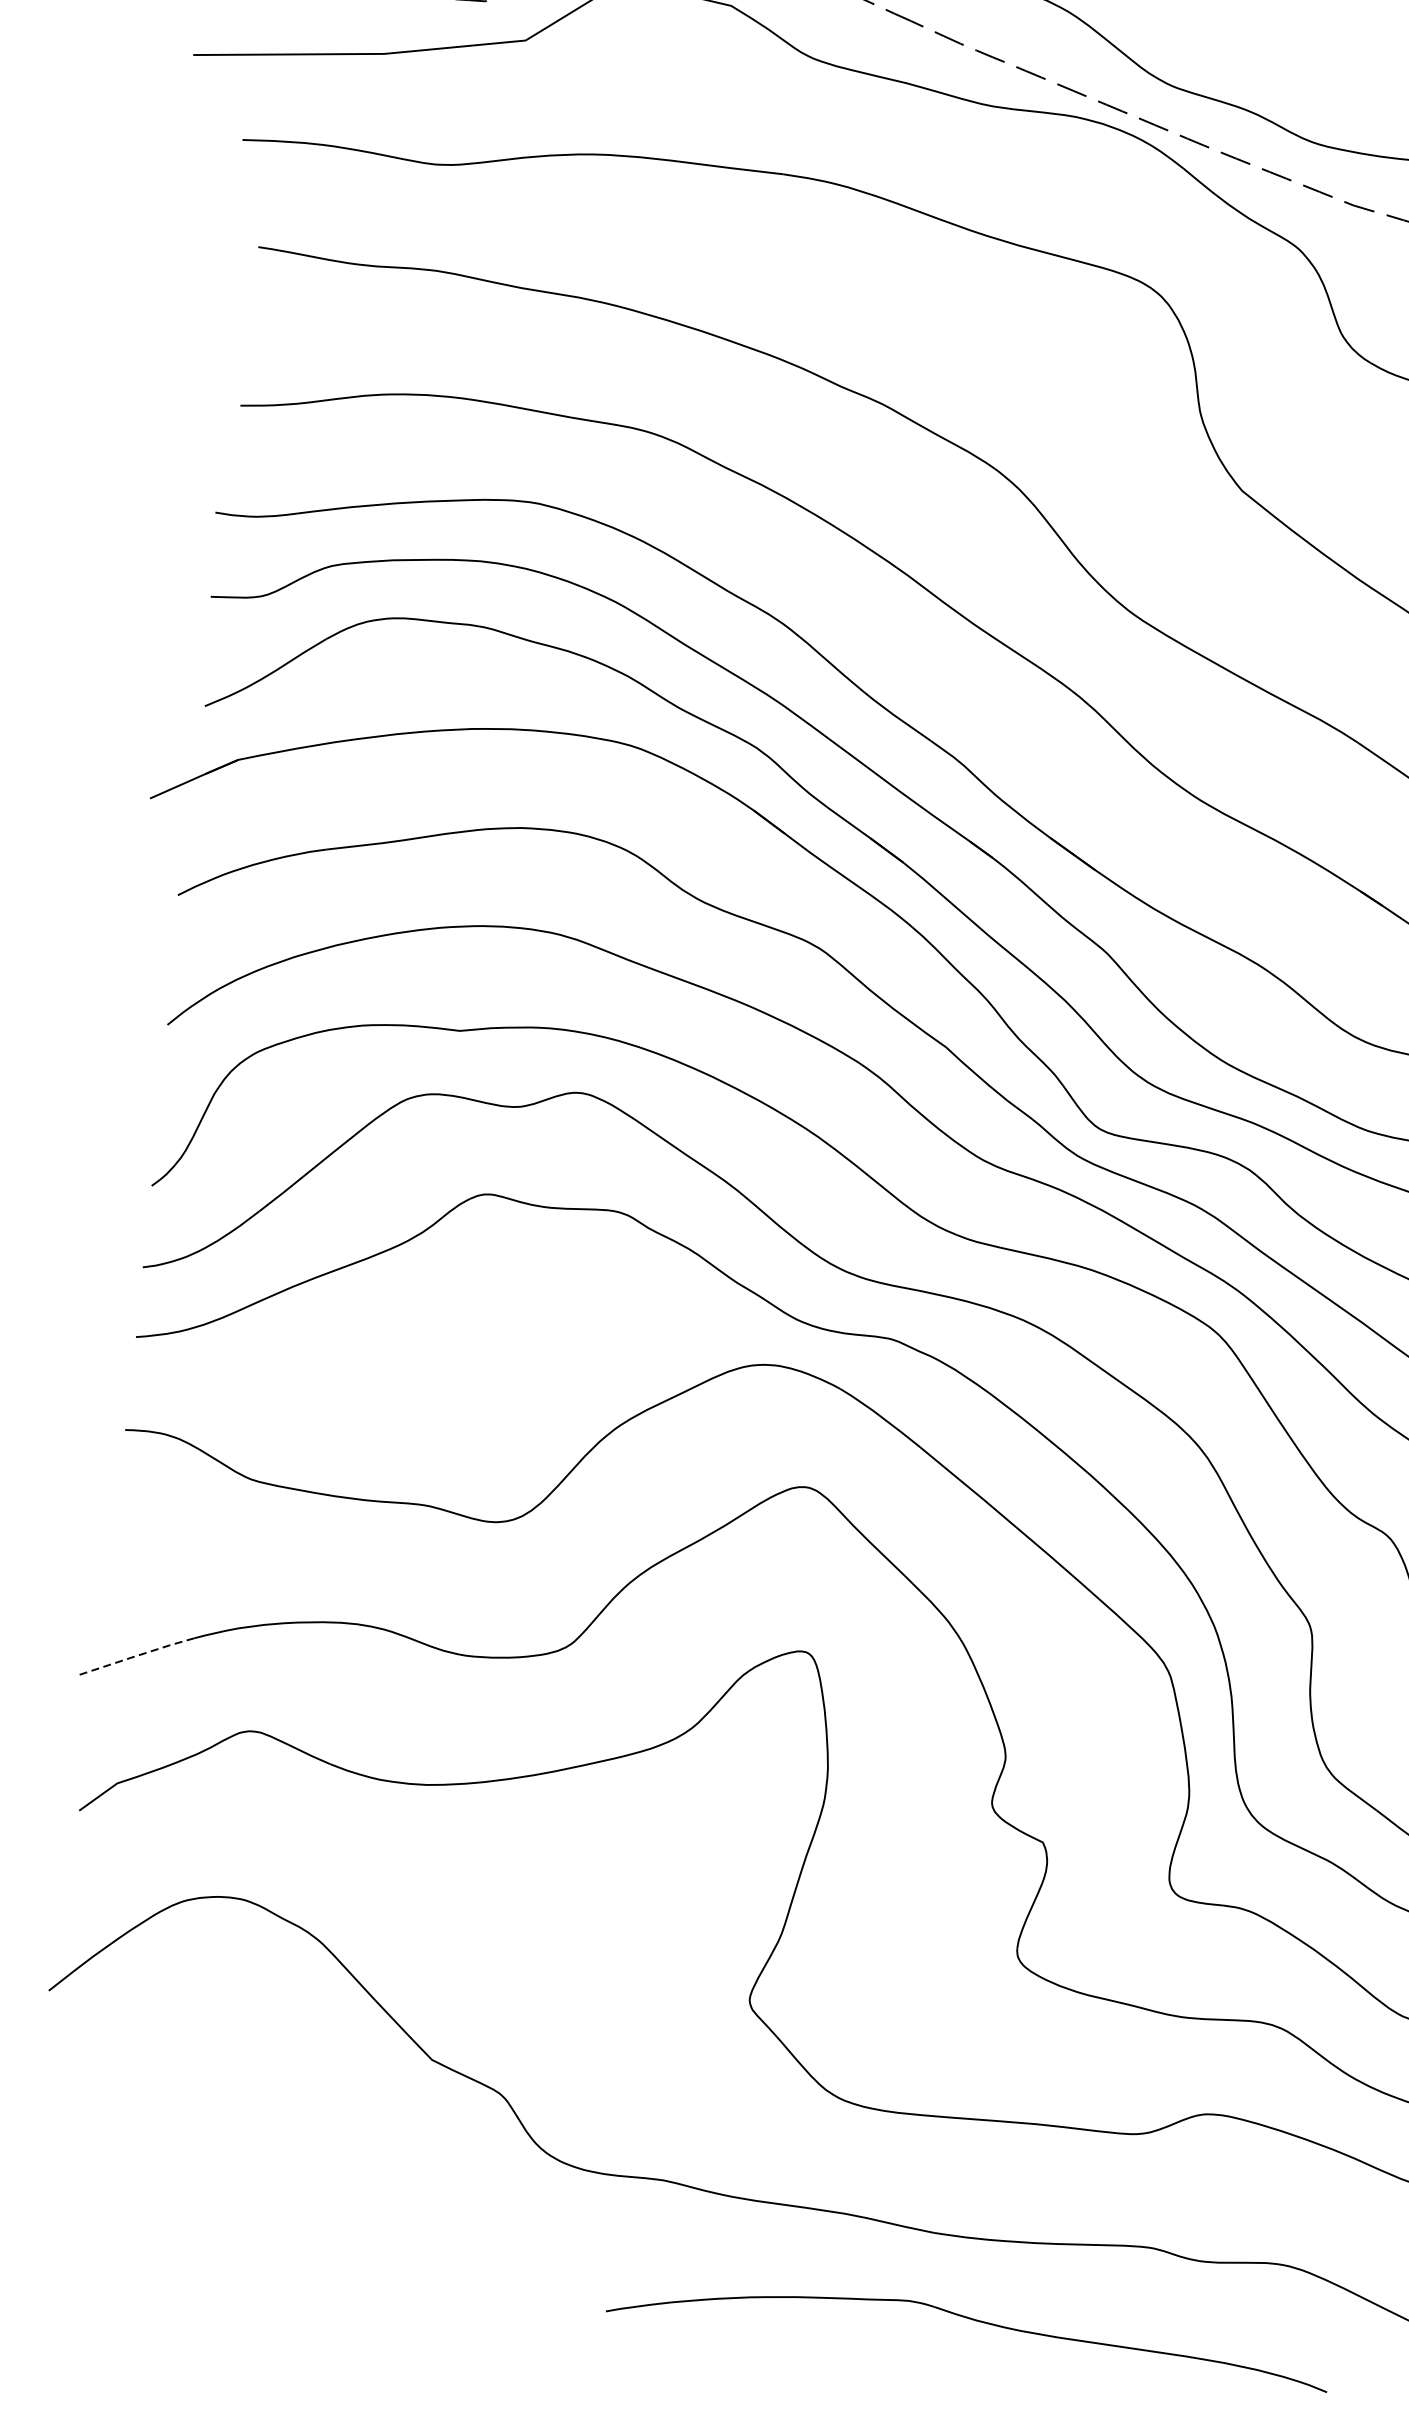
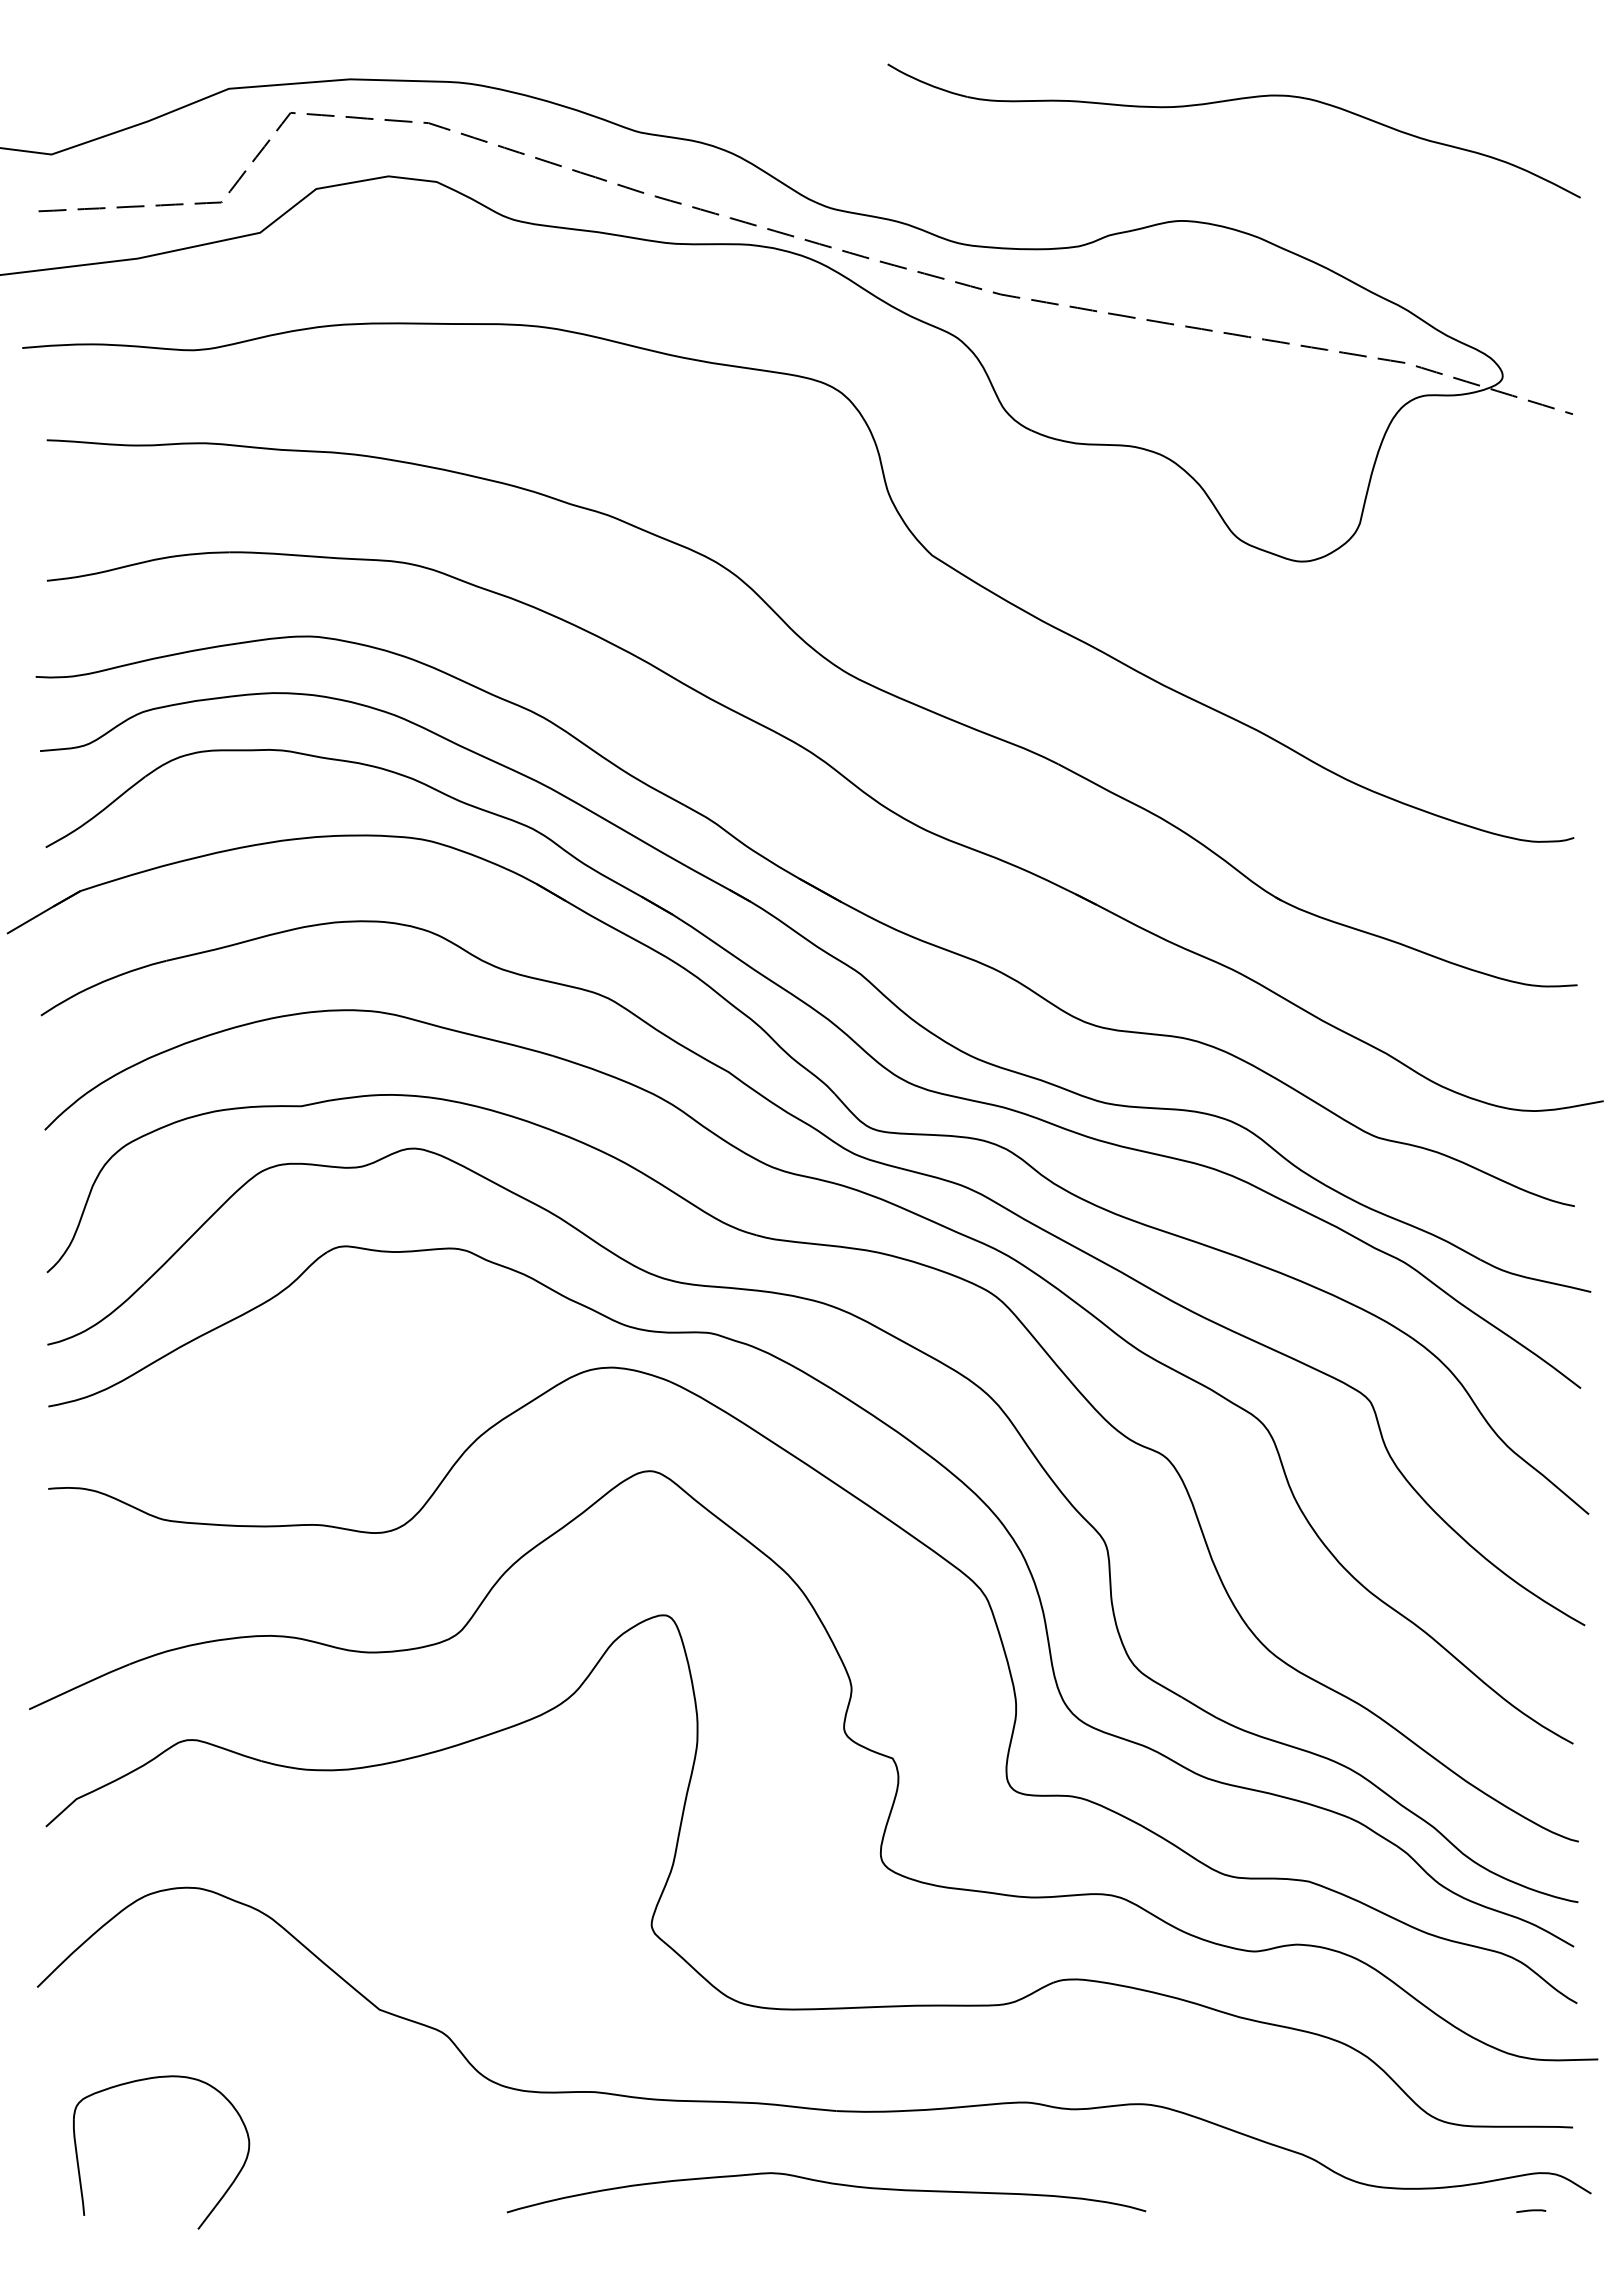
line: (133, 1656) -> (78, 1686), dashed -> solid
part: (158, 2109) -> (145, 2080), added
part: (974, 2321) -> (830, 2184), moved

